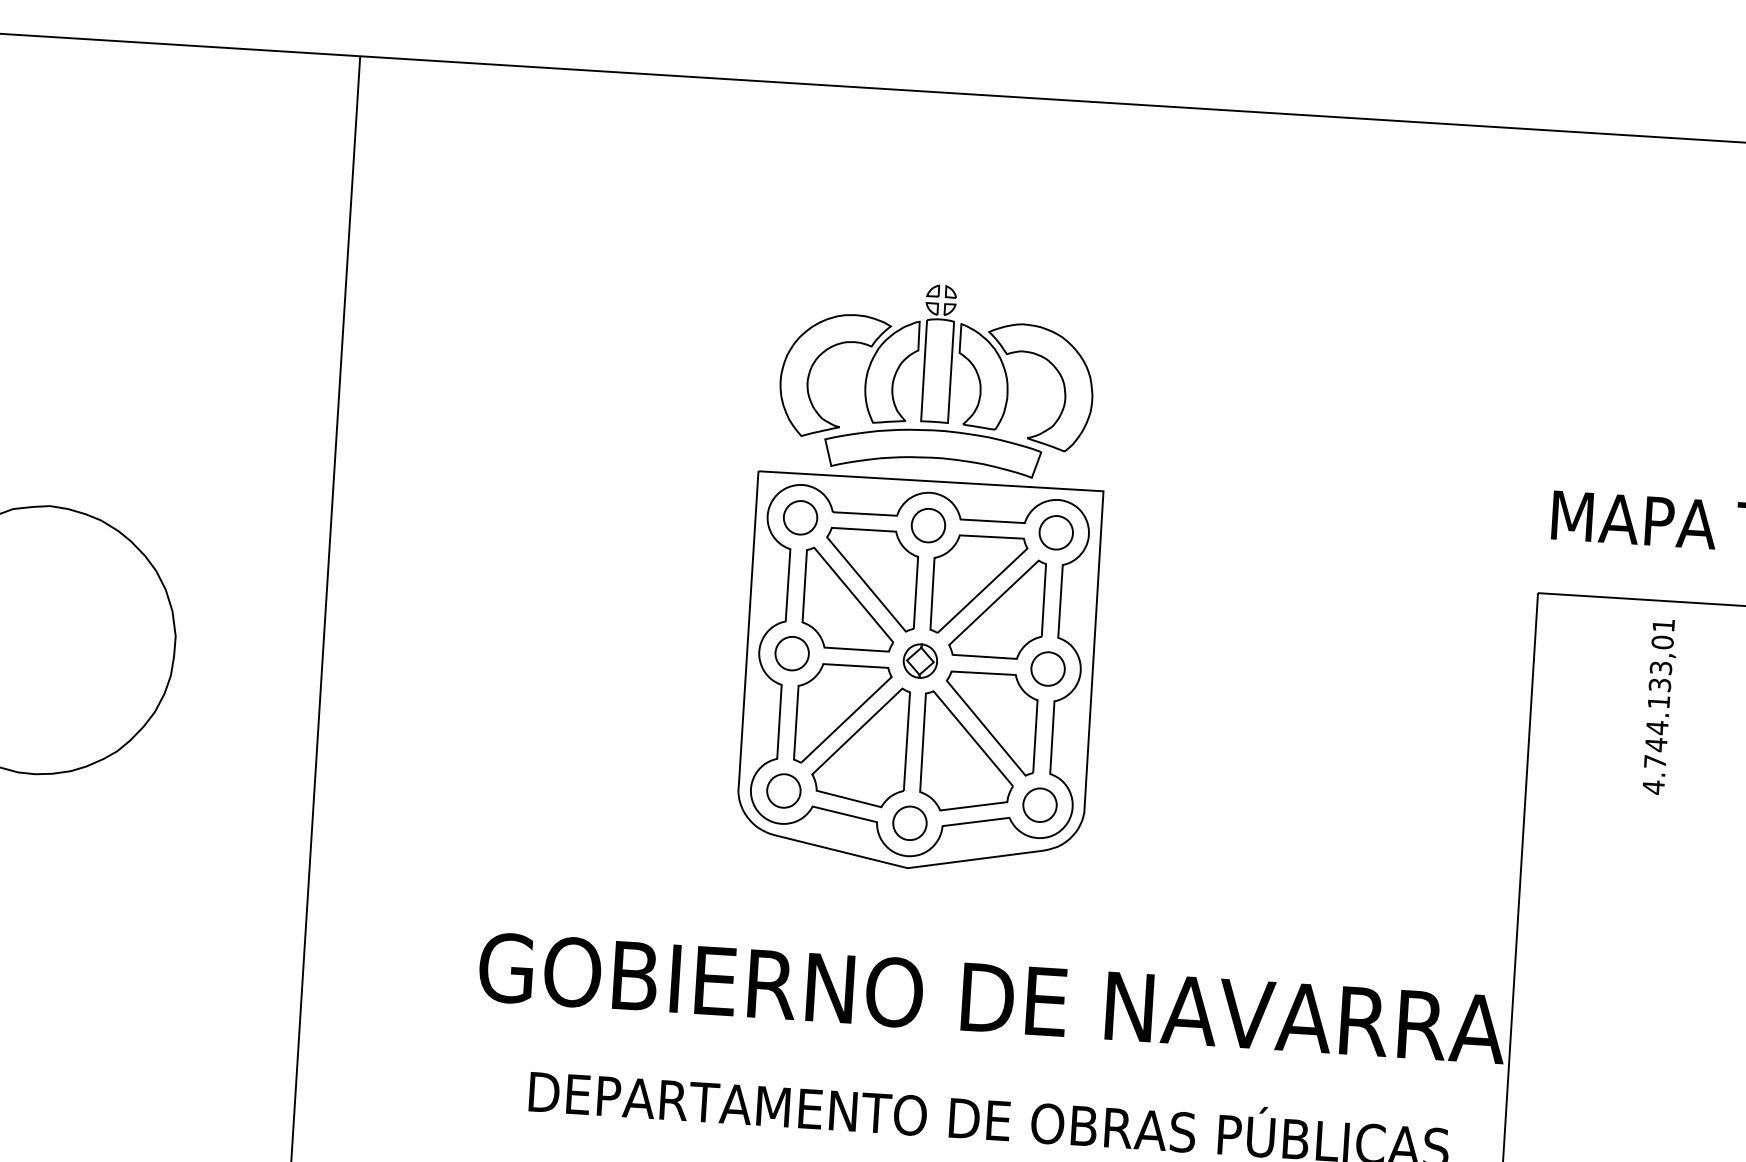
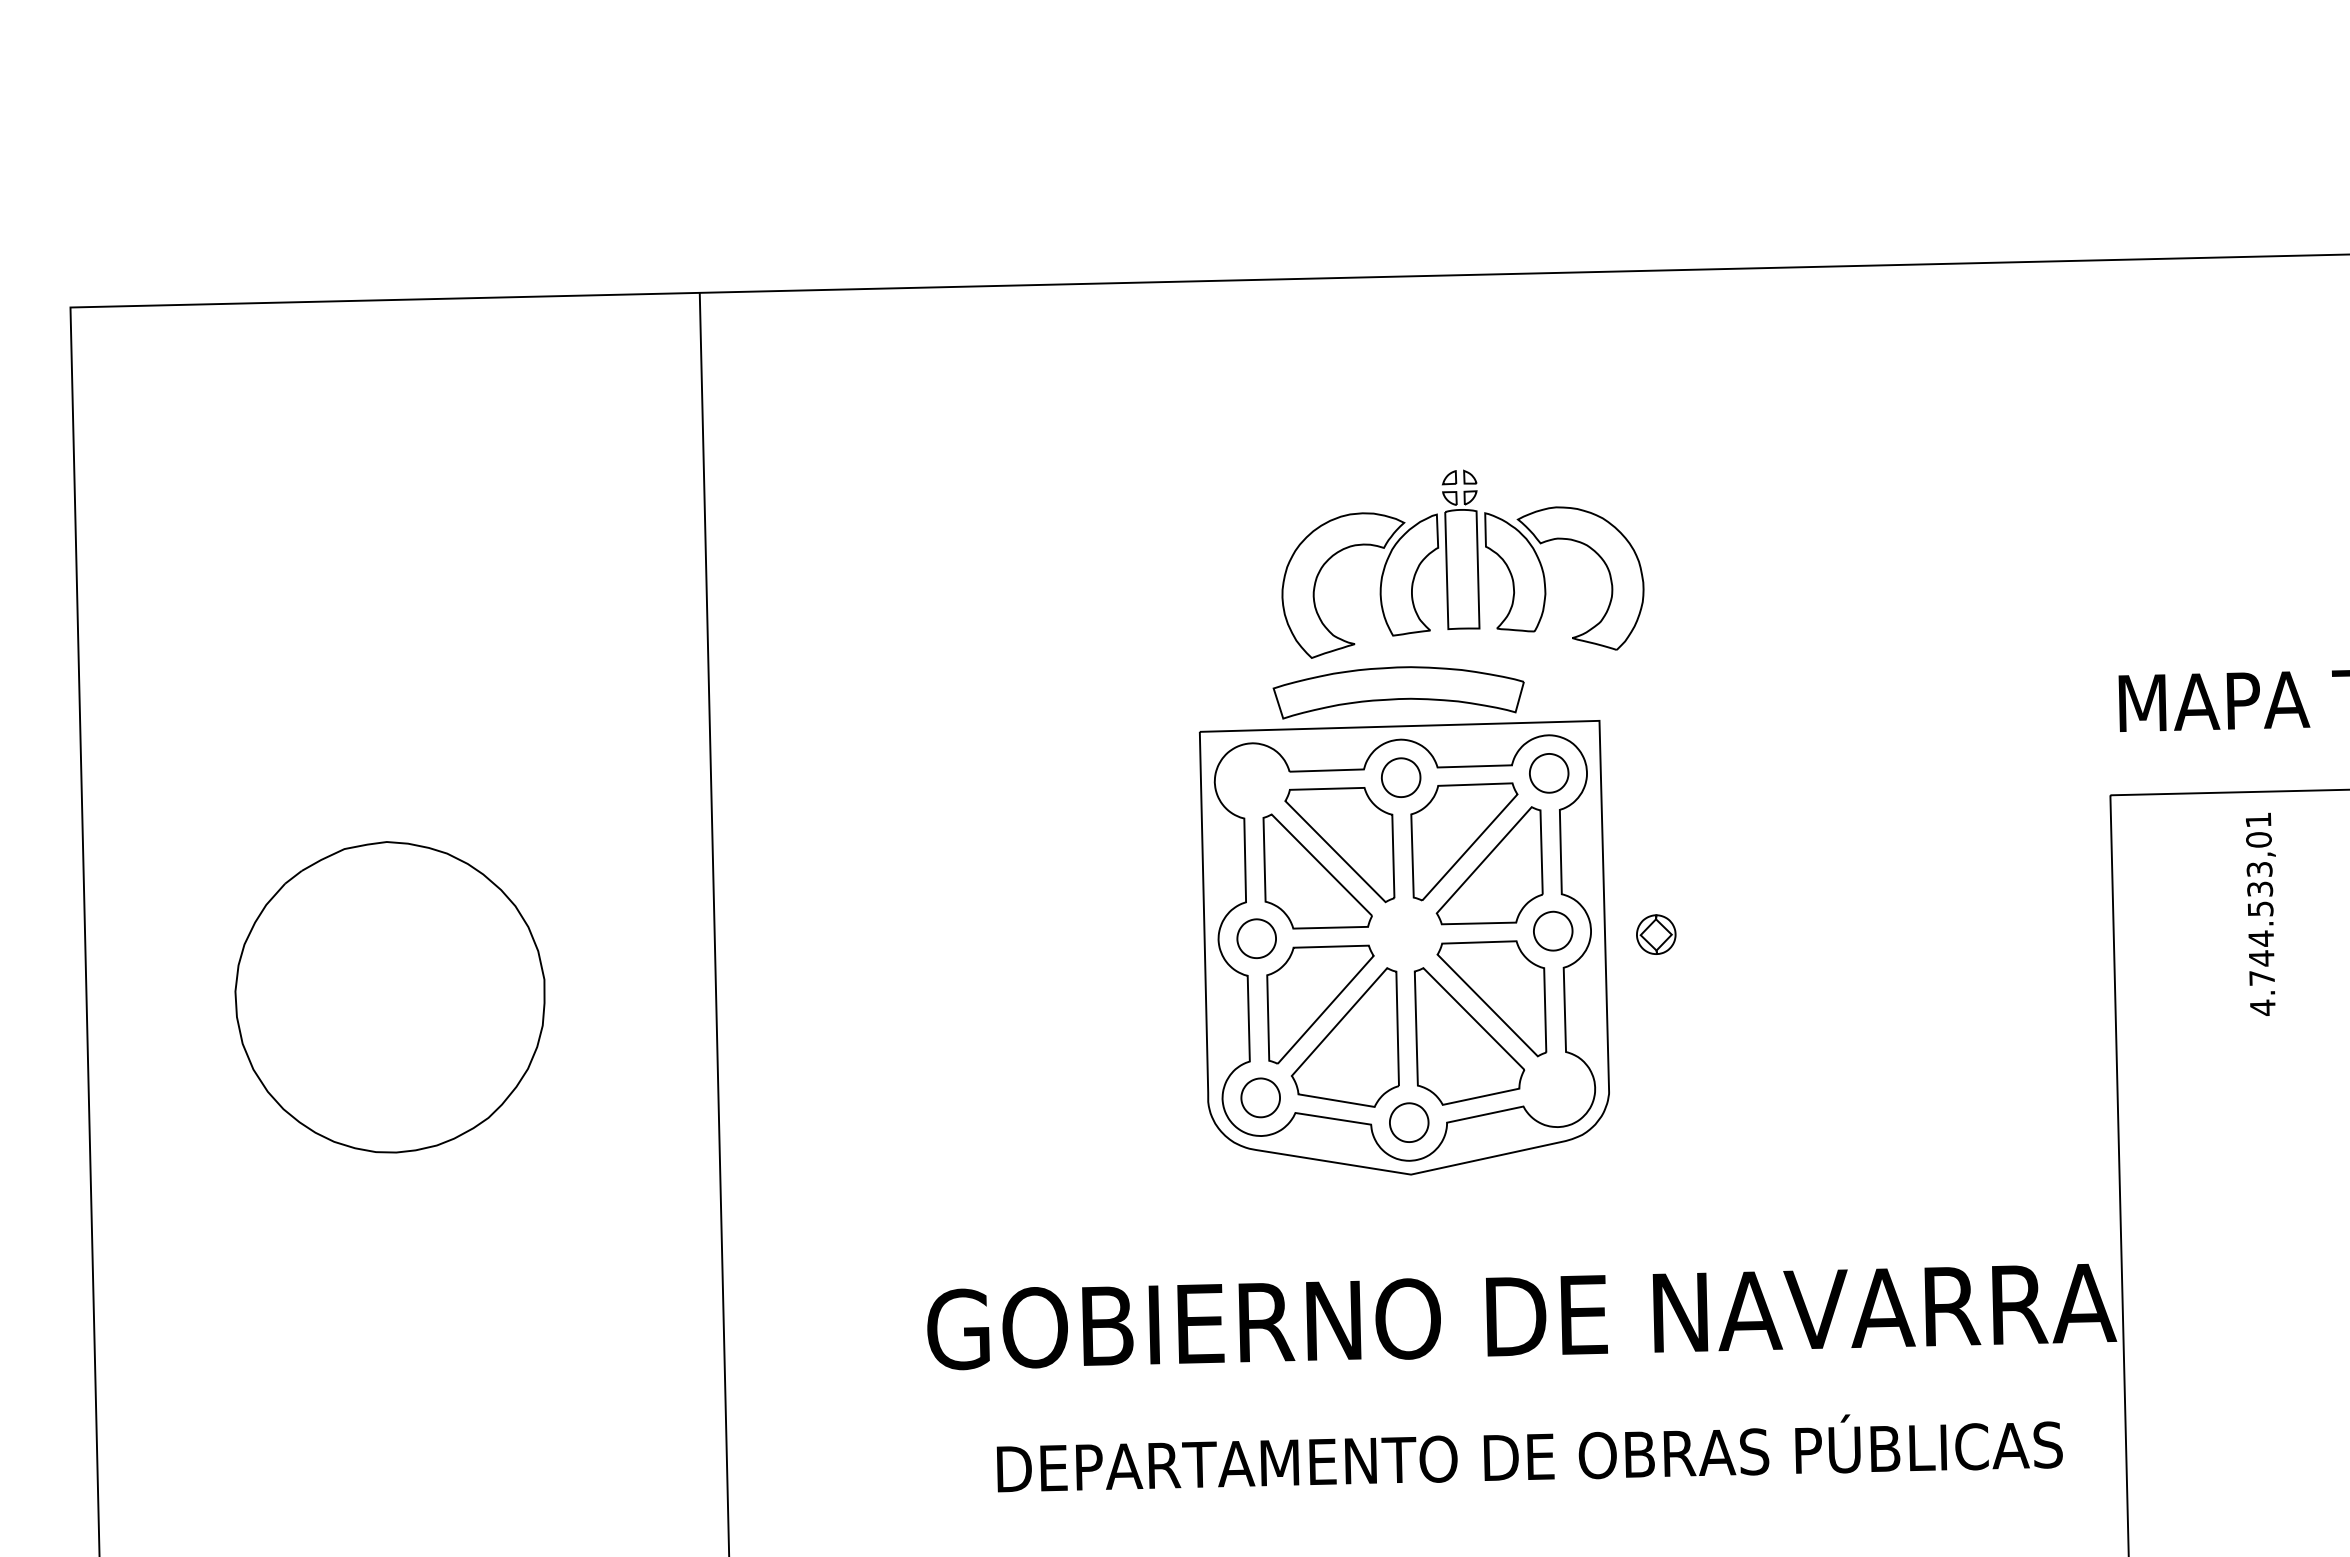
part: (938, 365) -> (1462, 563), moved
part: (800, 517) -> (1252, 781), removed
part: (920, 660) -> (1656, 934), moved
text: (1658, 701) -> (2260, 908), 4.744.133,01 -> 4.744.533,01
part: (1040, 804) -> (1557, 1088), removed

